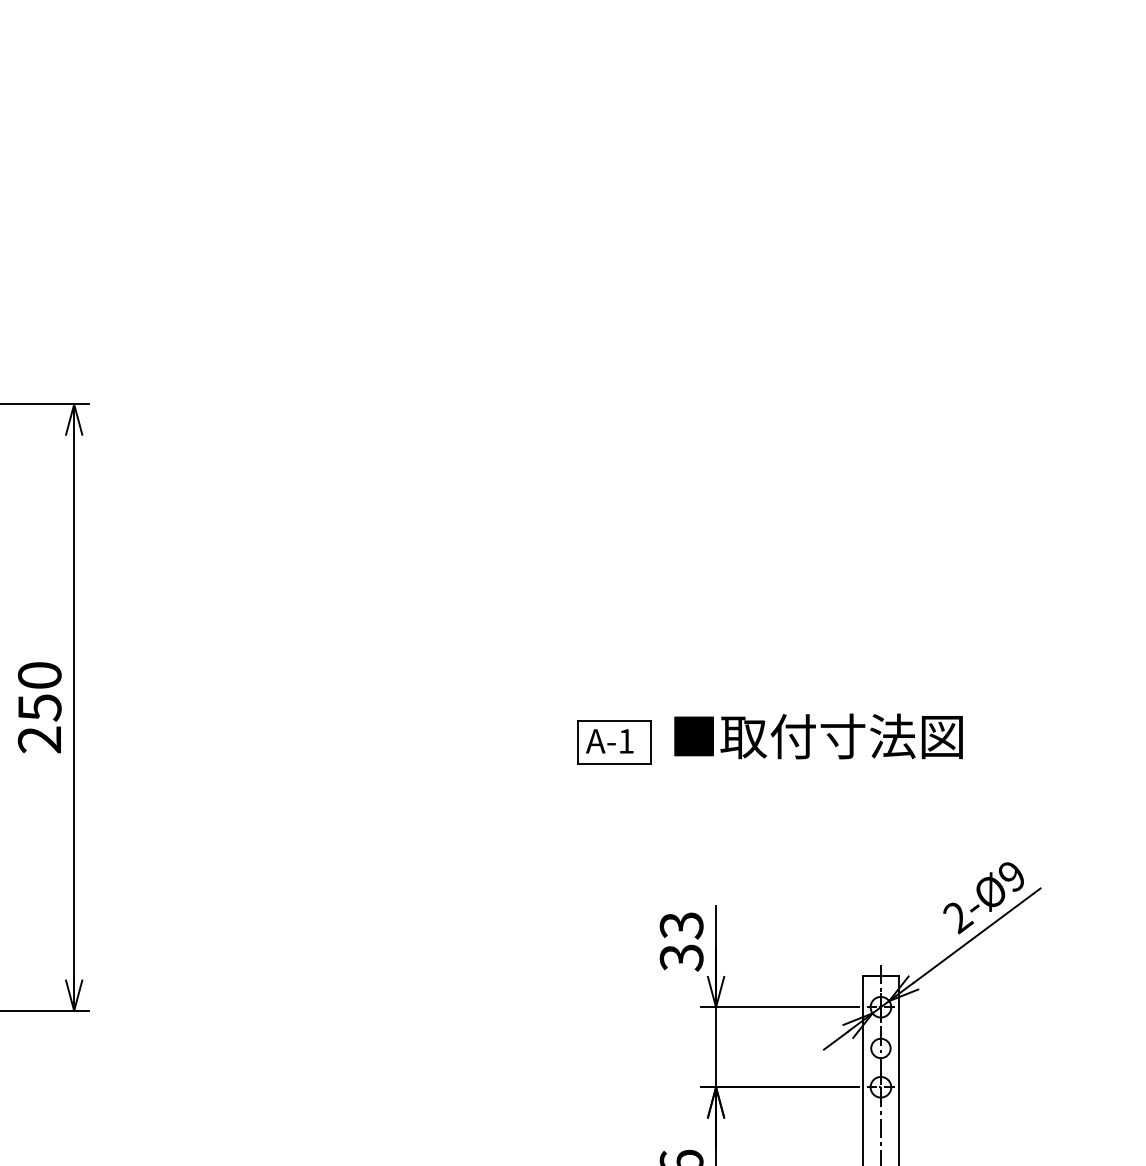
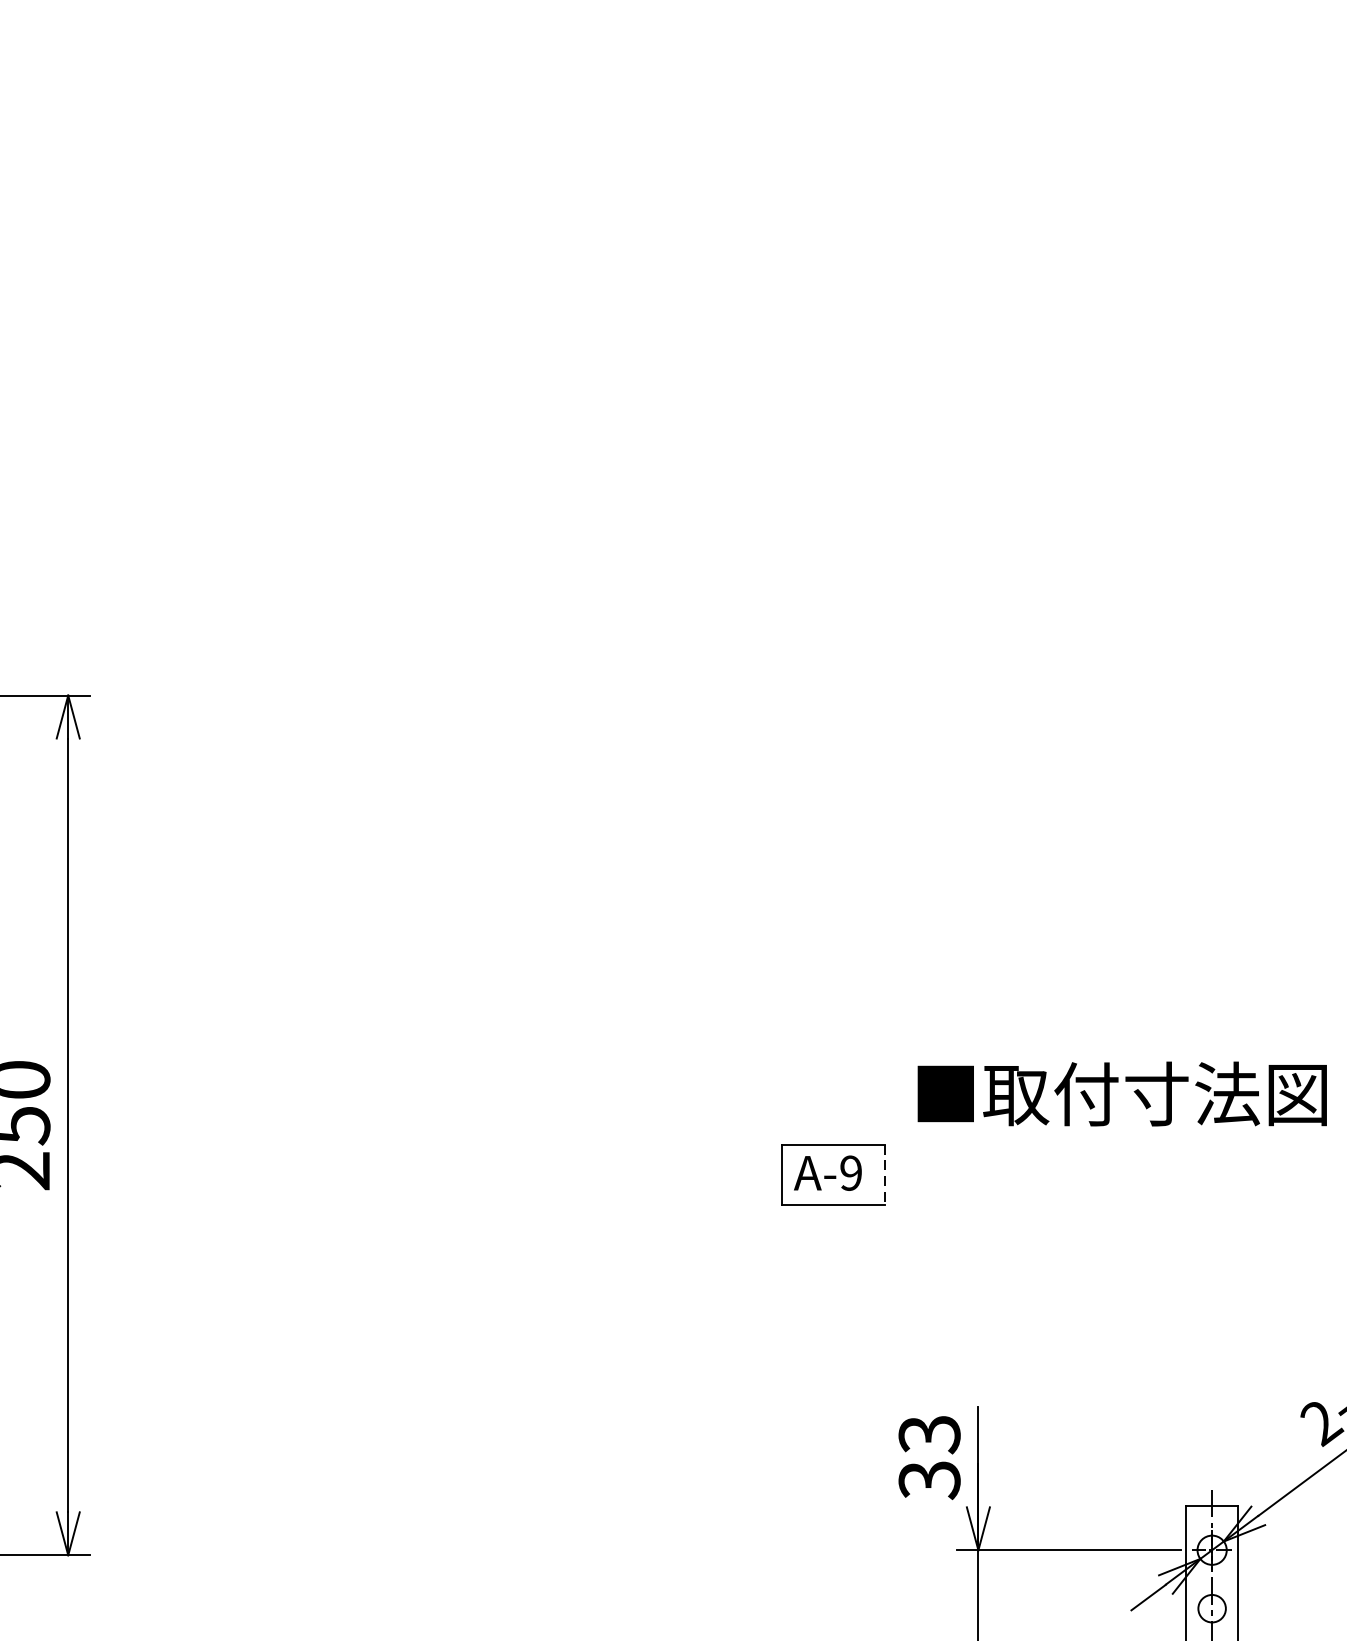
text: (818, 736) -> (1122, 1094), moved
text: (625, 740) -> (849, 1172), A-1 -> A-9
line: (650, 742) -> (885, 1174), solid -> dashed

